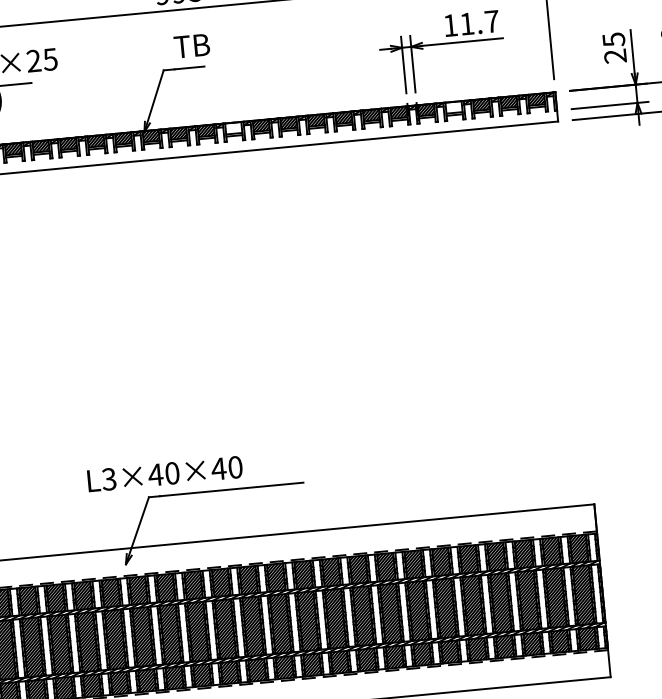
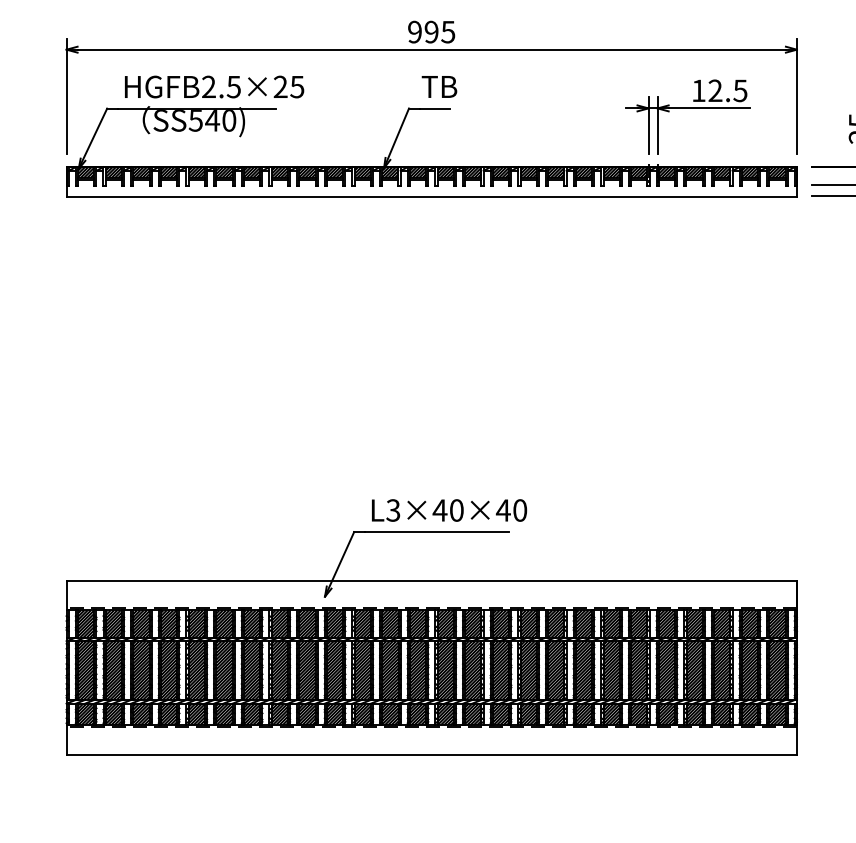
text: (479, 22) -> (727, 90), 11.7 -> 12.5
hatch: (453, 107) -> (694, 172), added
hatch: (233, 128) -> (473, 172), added
text: (165, 474) -> (449, 510), moved

